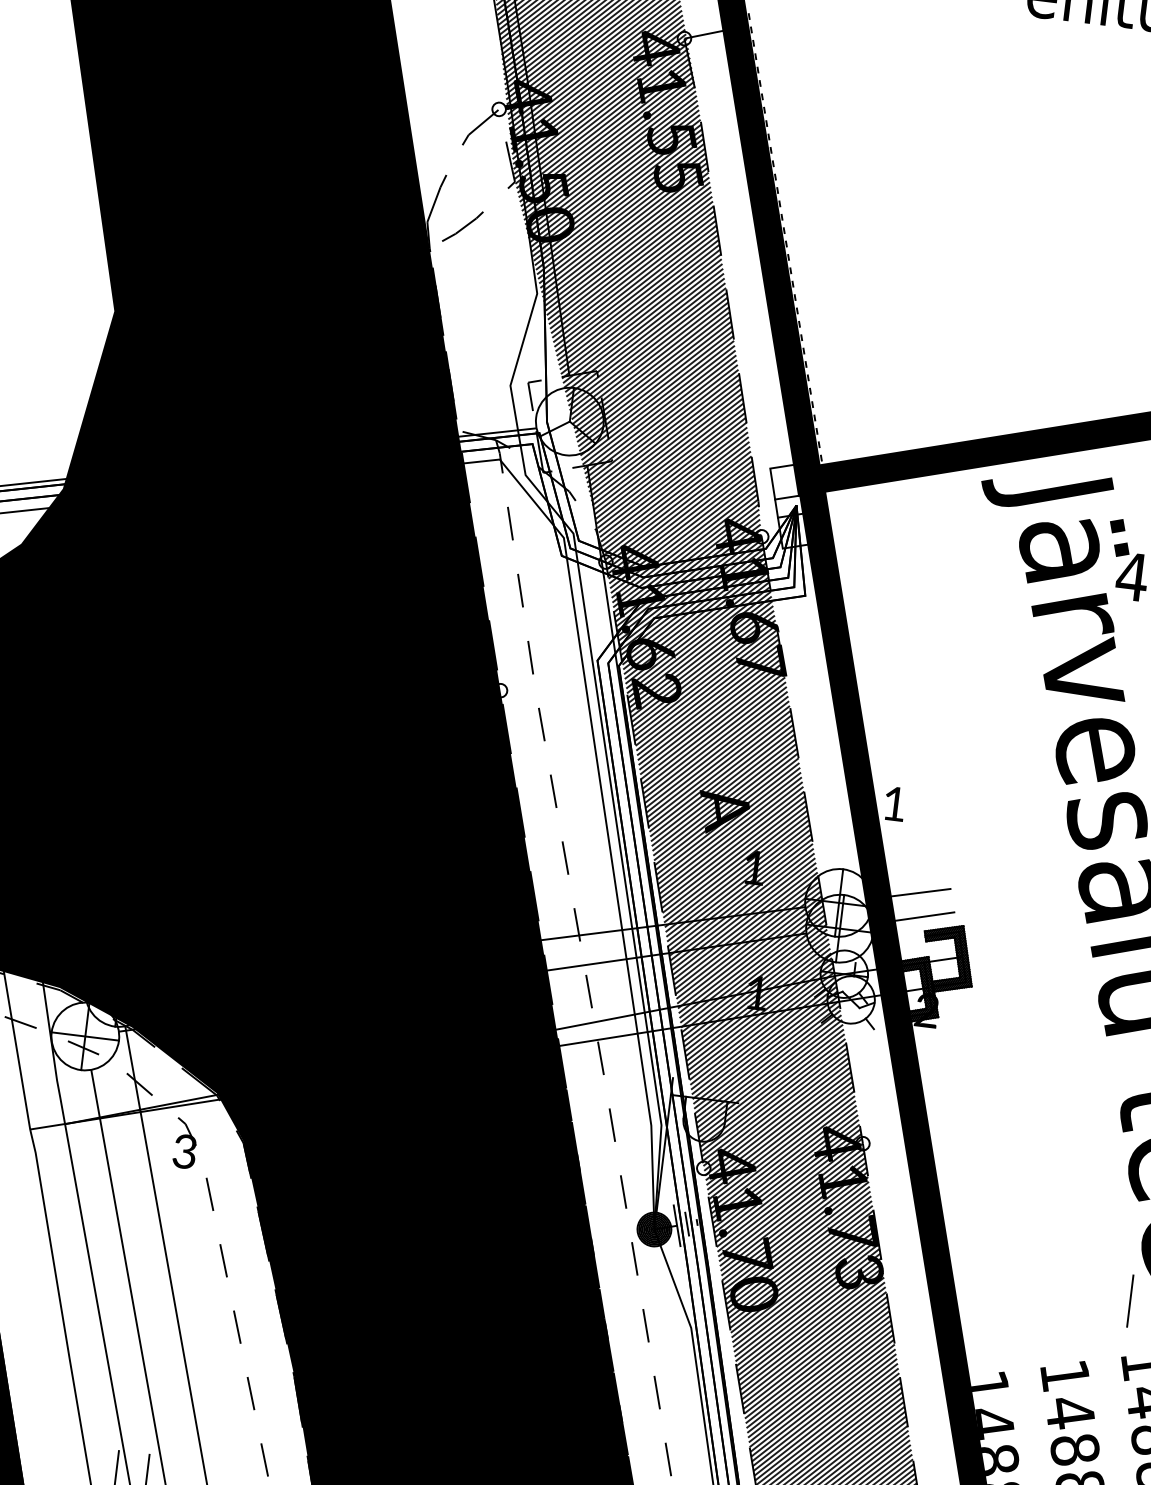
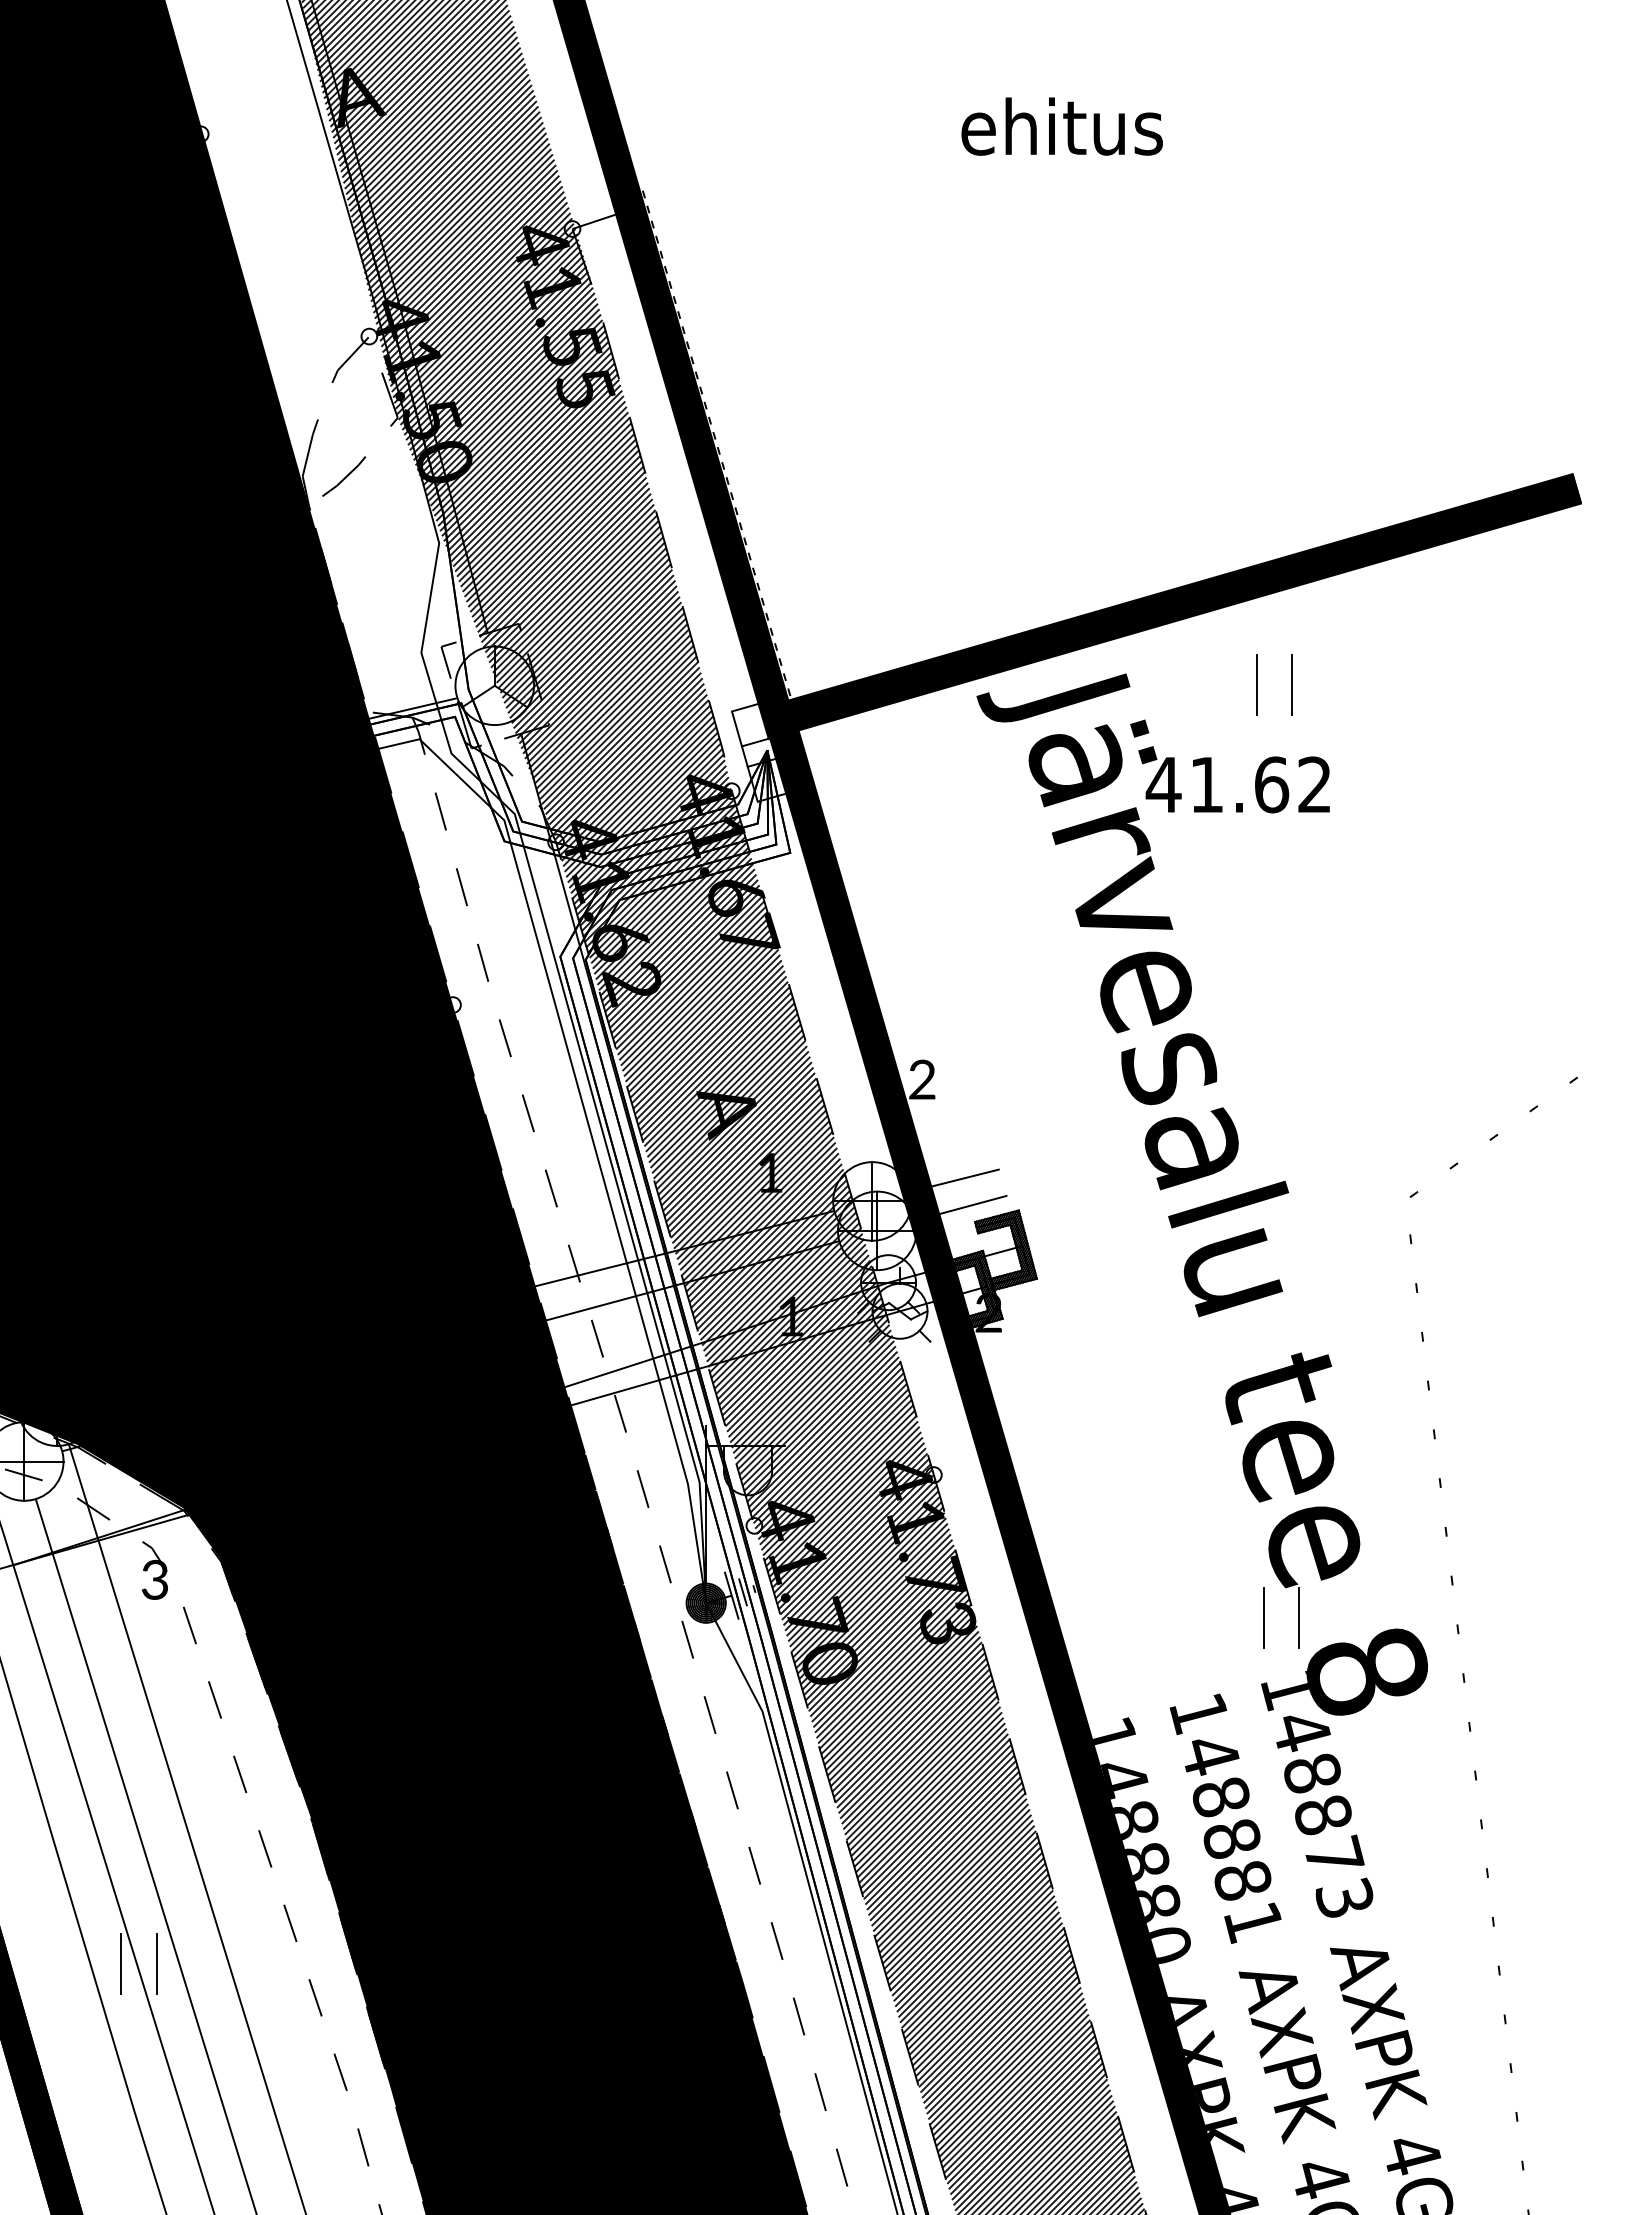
text: (894, 803) -> (922, 1079), 1 -> 2

